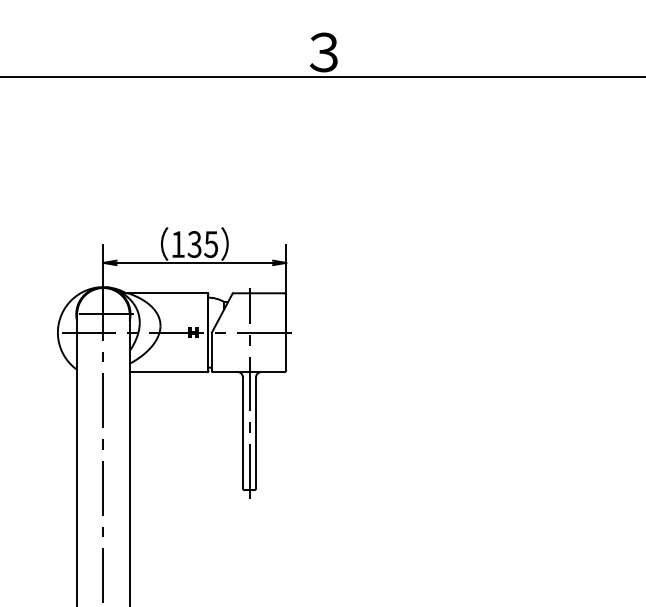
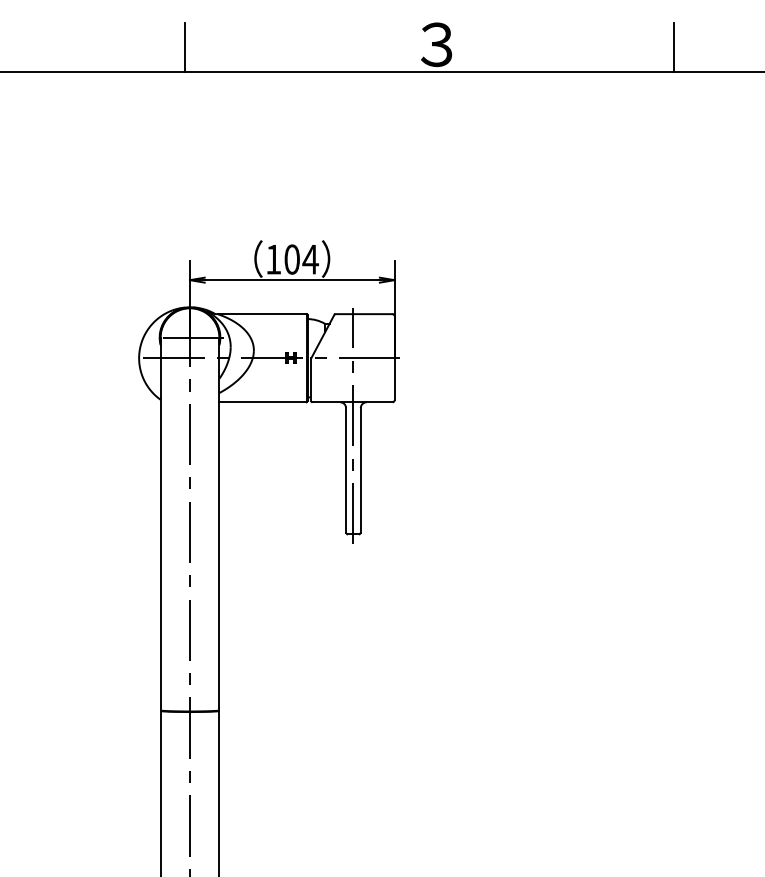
line: (98, 54) -> (184, 47), added
line: (536, 54) -> (674, 47), added
text: (203, 244) -> (301, 259), 135 -> 104

